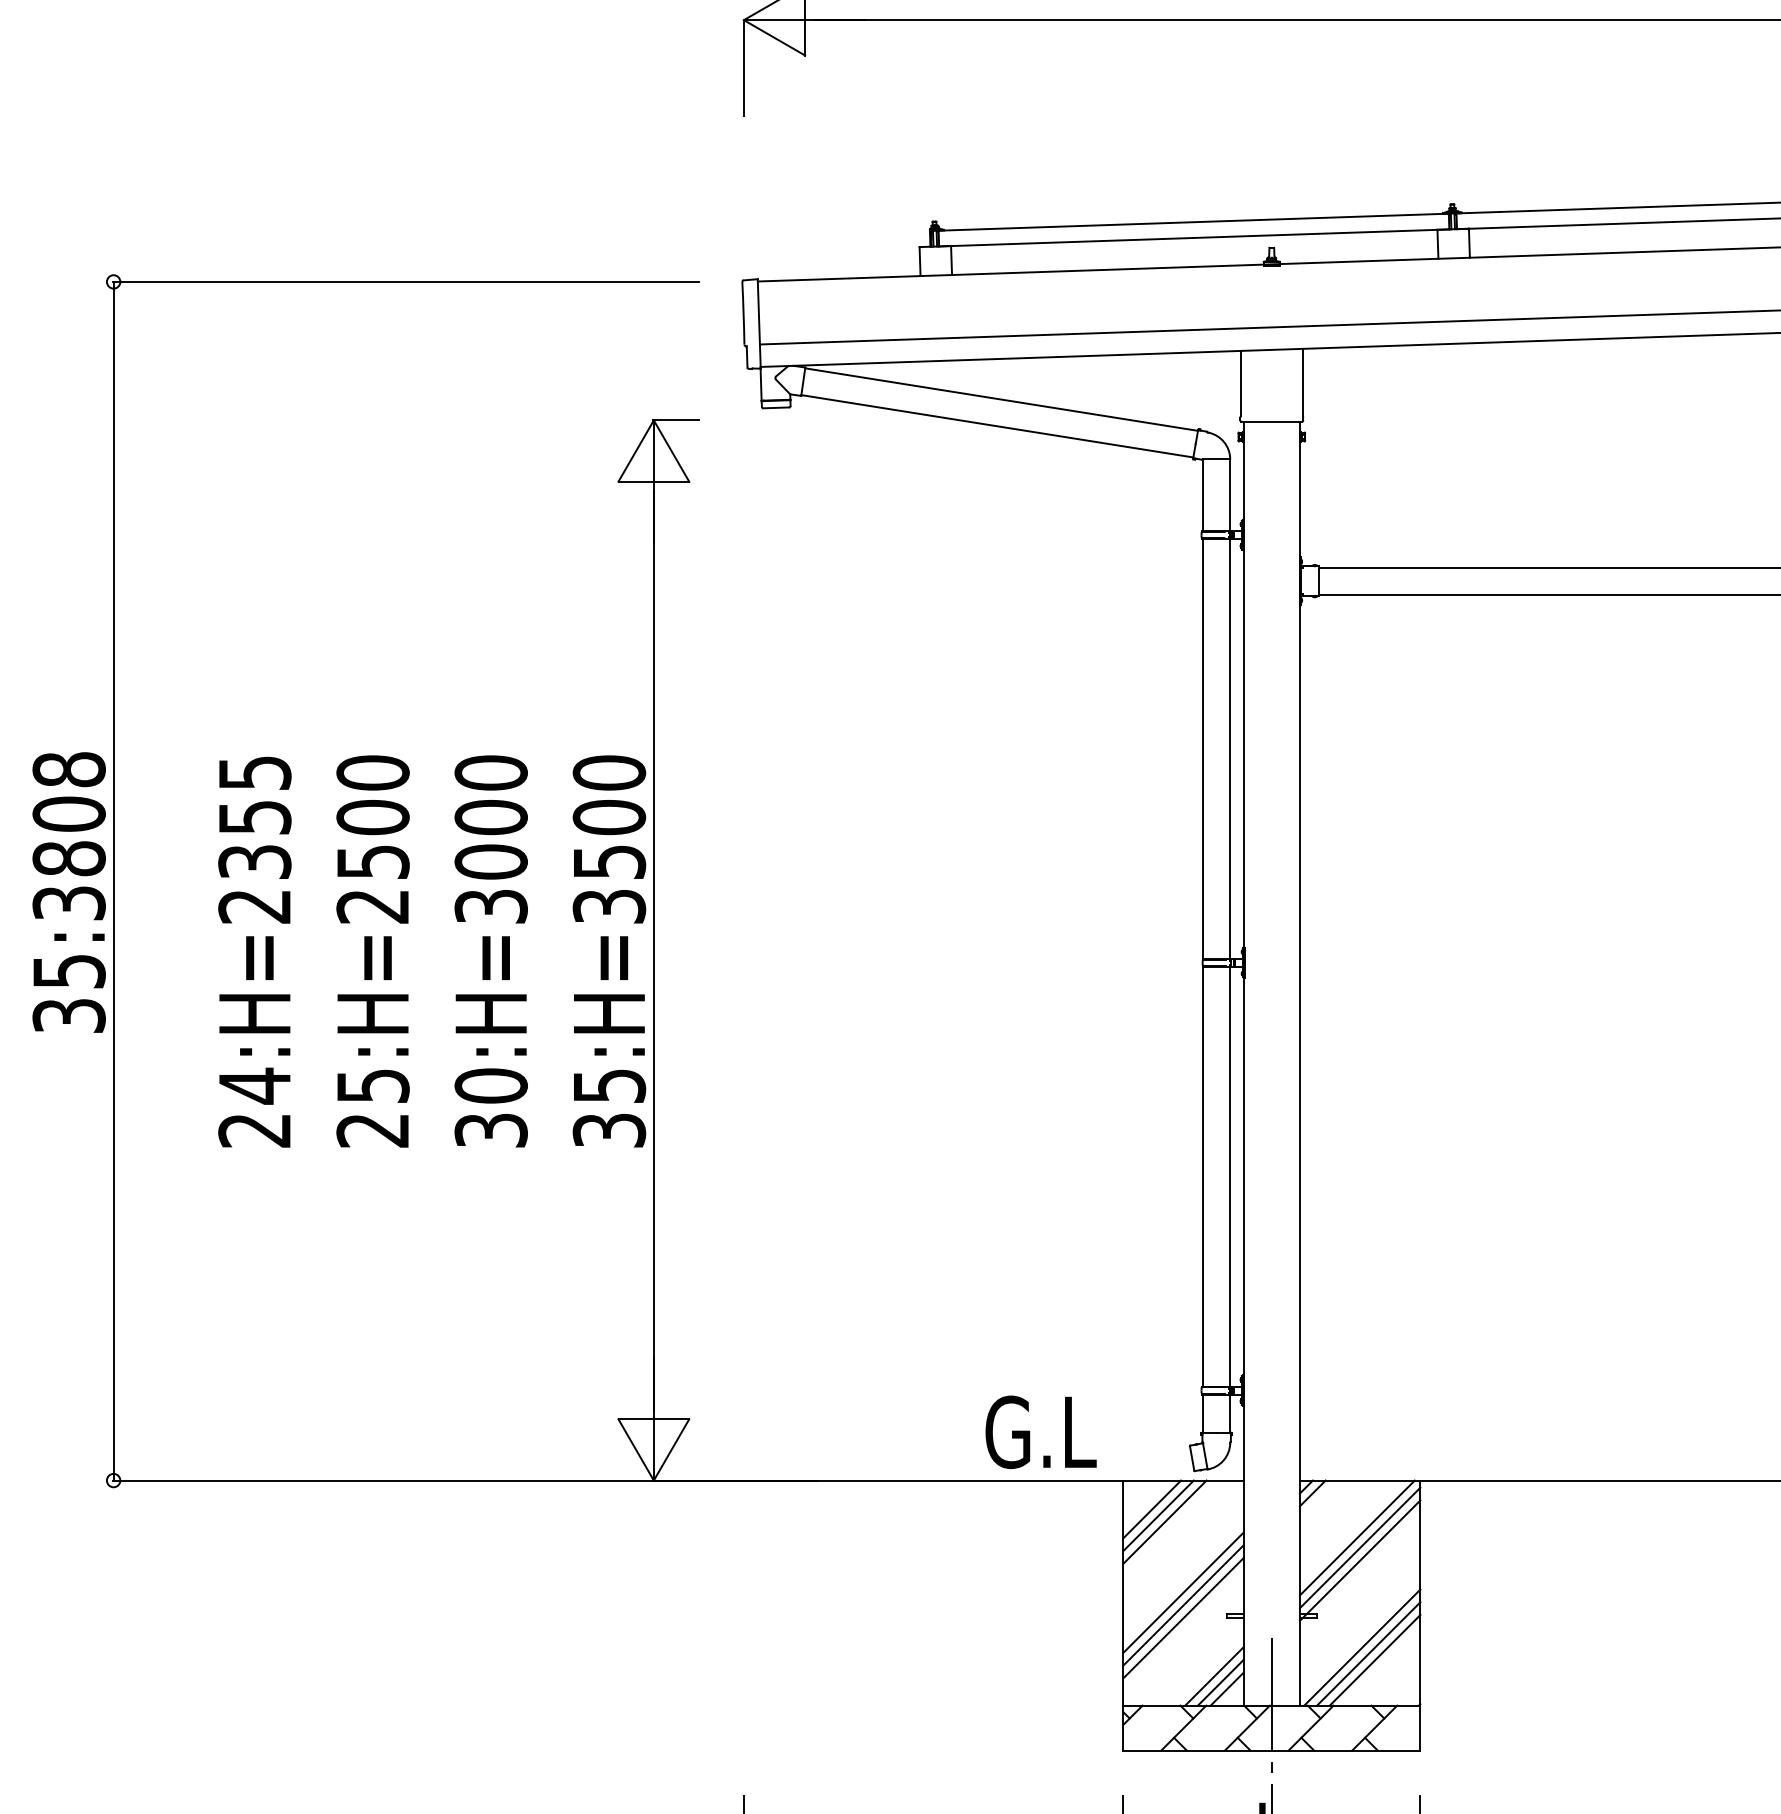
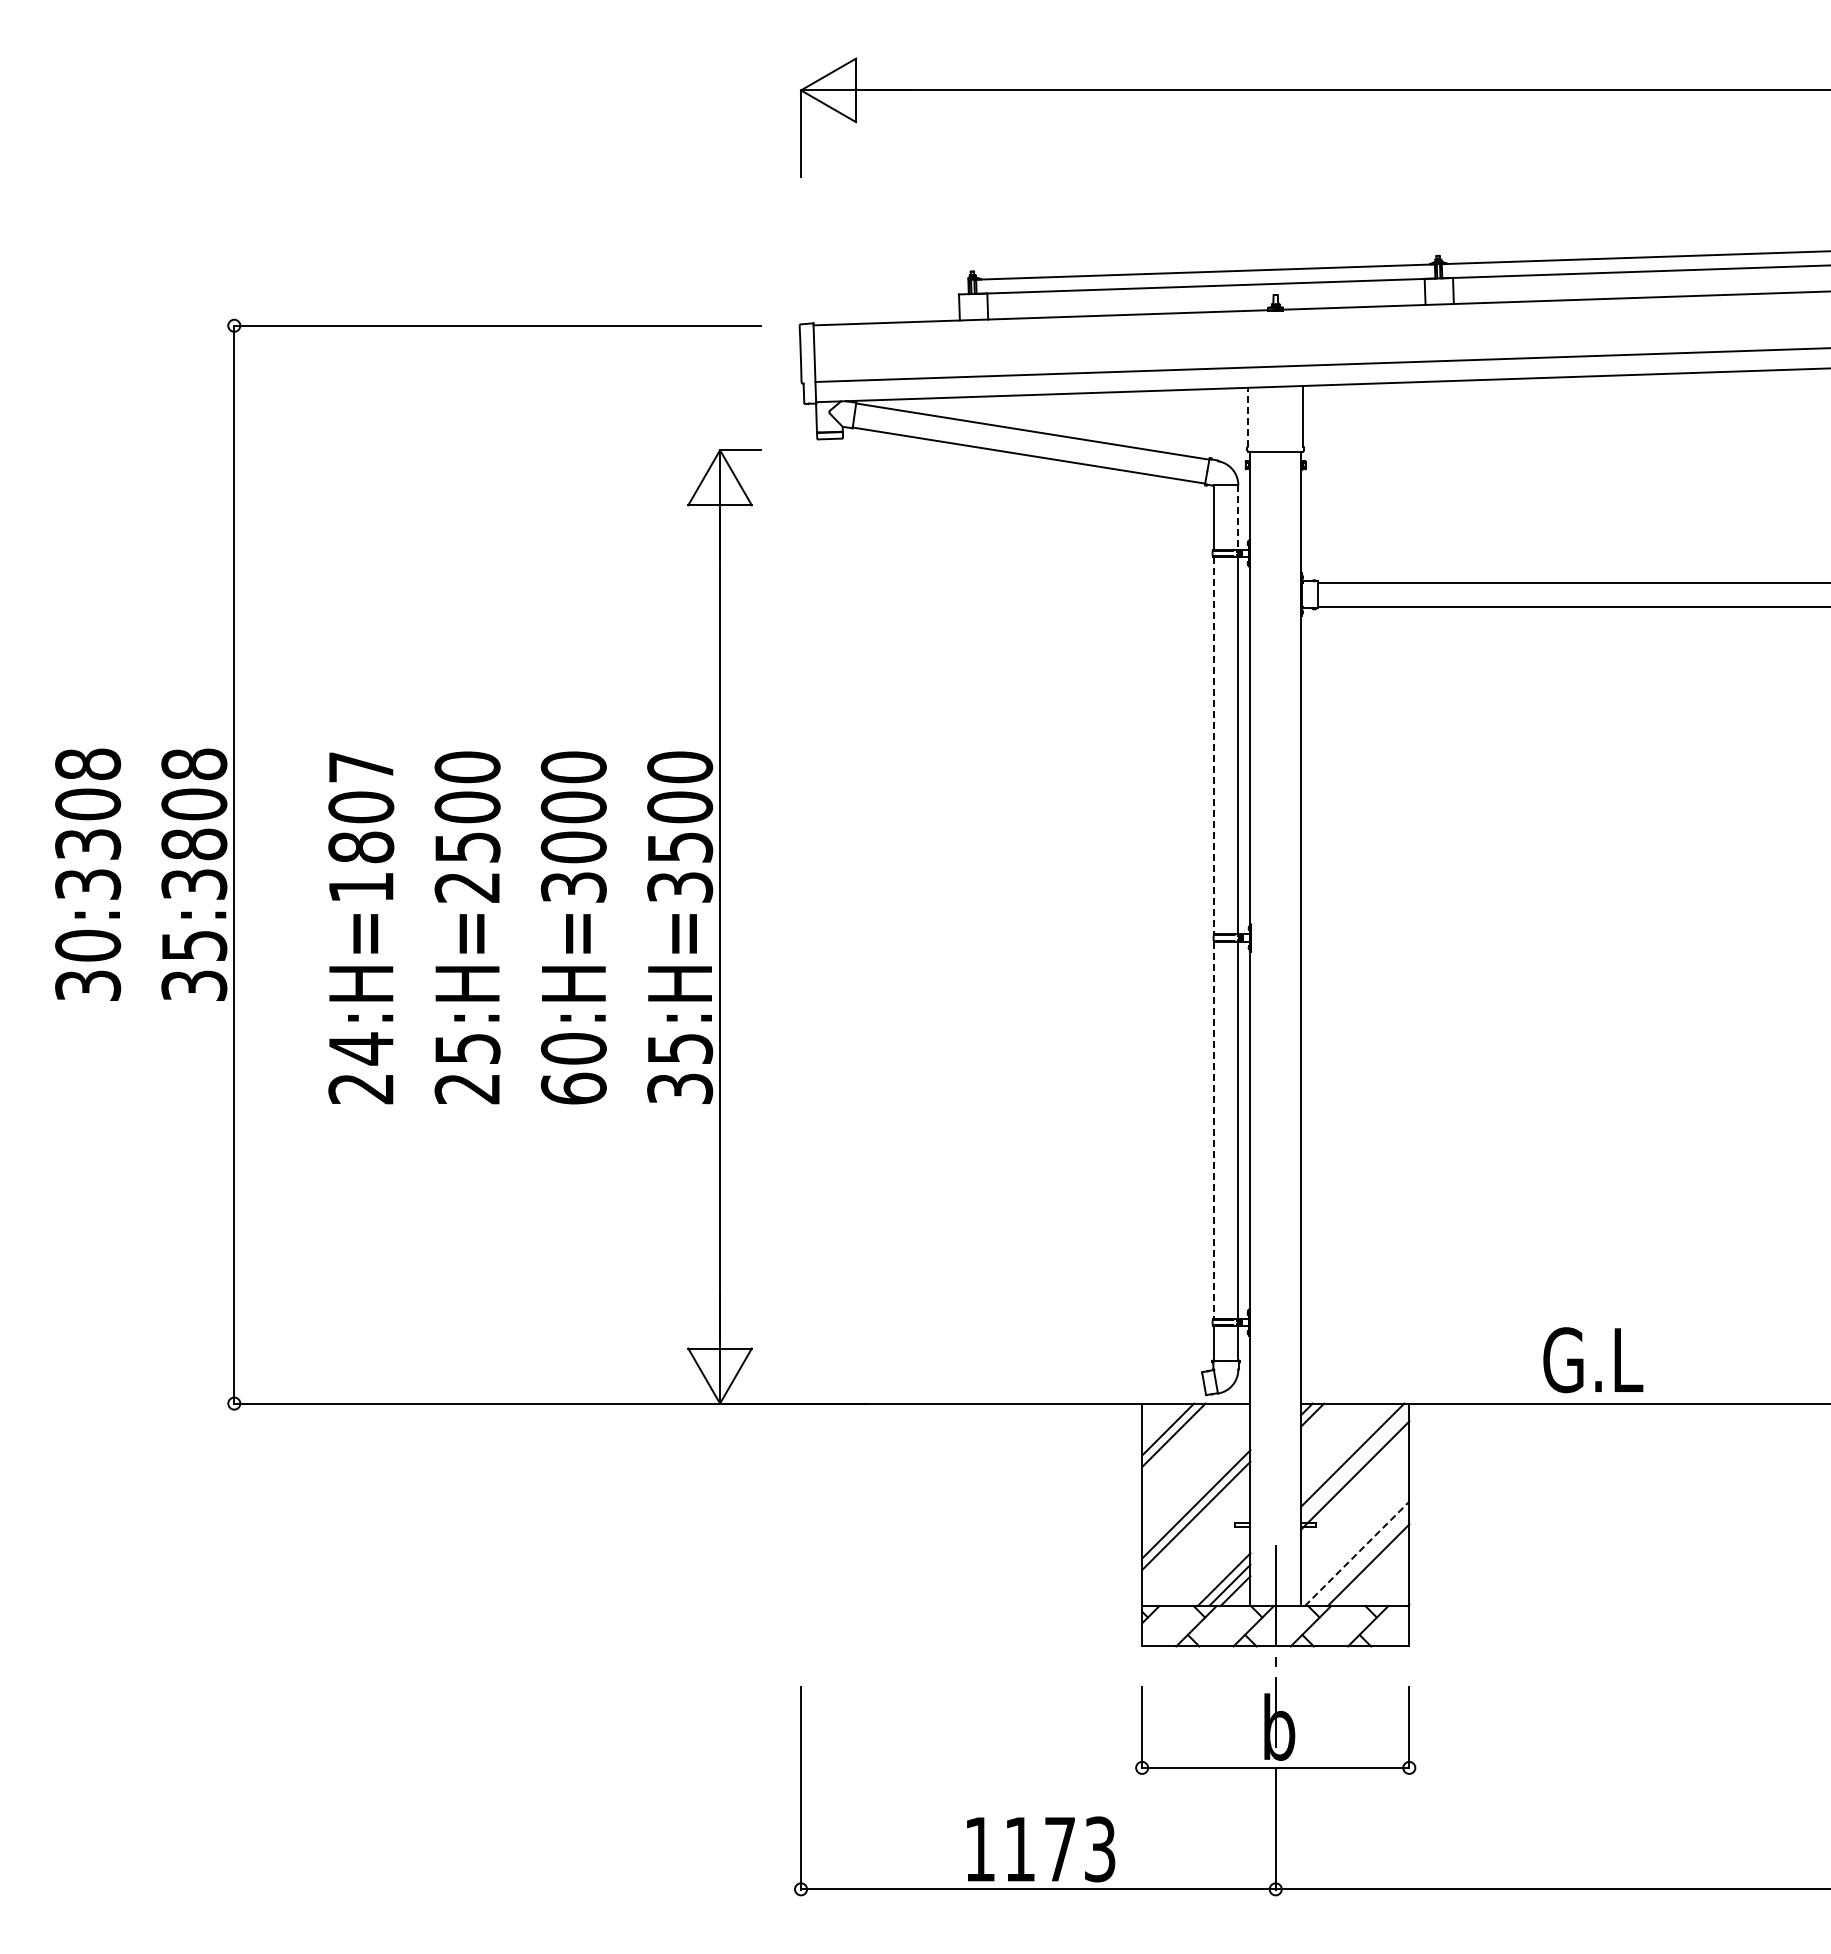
line: (1241, 382) -> (1248, 416), solid -> dashed
line: (1230, 496) -> (1238, 518), solid -> dashed
line: (1203, 748) -> (1214, 745), solid -> dashed
text: (255, 839) -> (361, 827), 24:H=2355 -> 24:H=1807
text: (490, 1130) -> (573, 1088), 30:H=3000 -> 60:H=3000
line: (1203, 1176) -> (1214, 1130), solid -> dashed
text: (1041, 1432) -> (1593, 1360), moved
line: (1164, 1521) -> (1179, 1440), removed
line: (1360, 1548) -> (1355, 1464), removed
line: (1183, 1618) -> (1196, 1527), removed
line: (1362, 1647) -> (1357, 1553), solid -> dashed
line: (1368, 1653) -> (1362, 1559), removed

